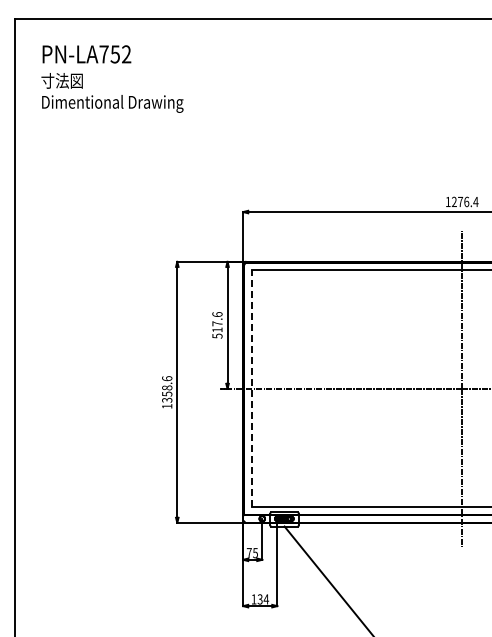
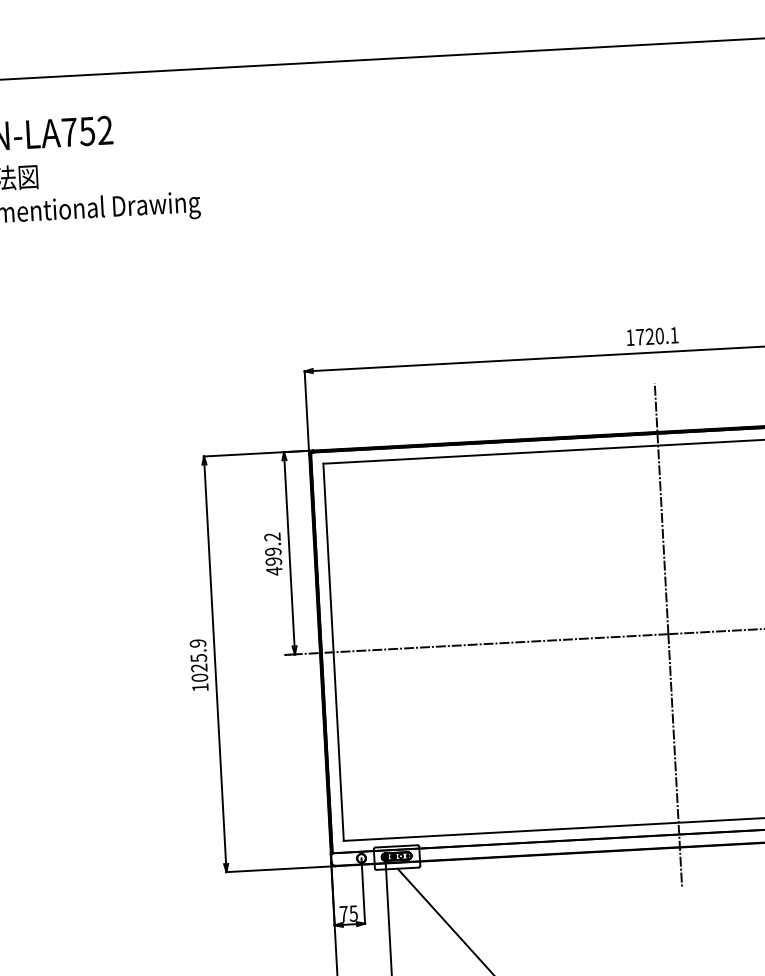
text: (464, 201) -> (656, 335), 1276.4 -> 1720.1
text: (217, 325) -> (273, 554), 517.6 -> 499.2
line: (251, 388) -> (333, 651), dashed -> solid
text: (167, 389) -> (199, 660), 1358.6 -> 1025.9

